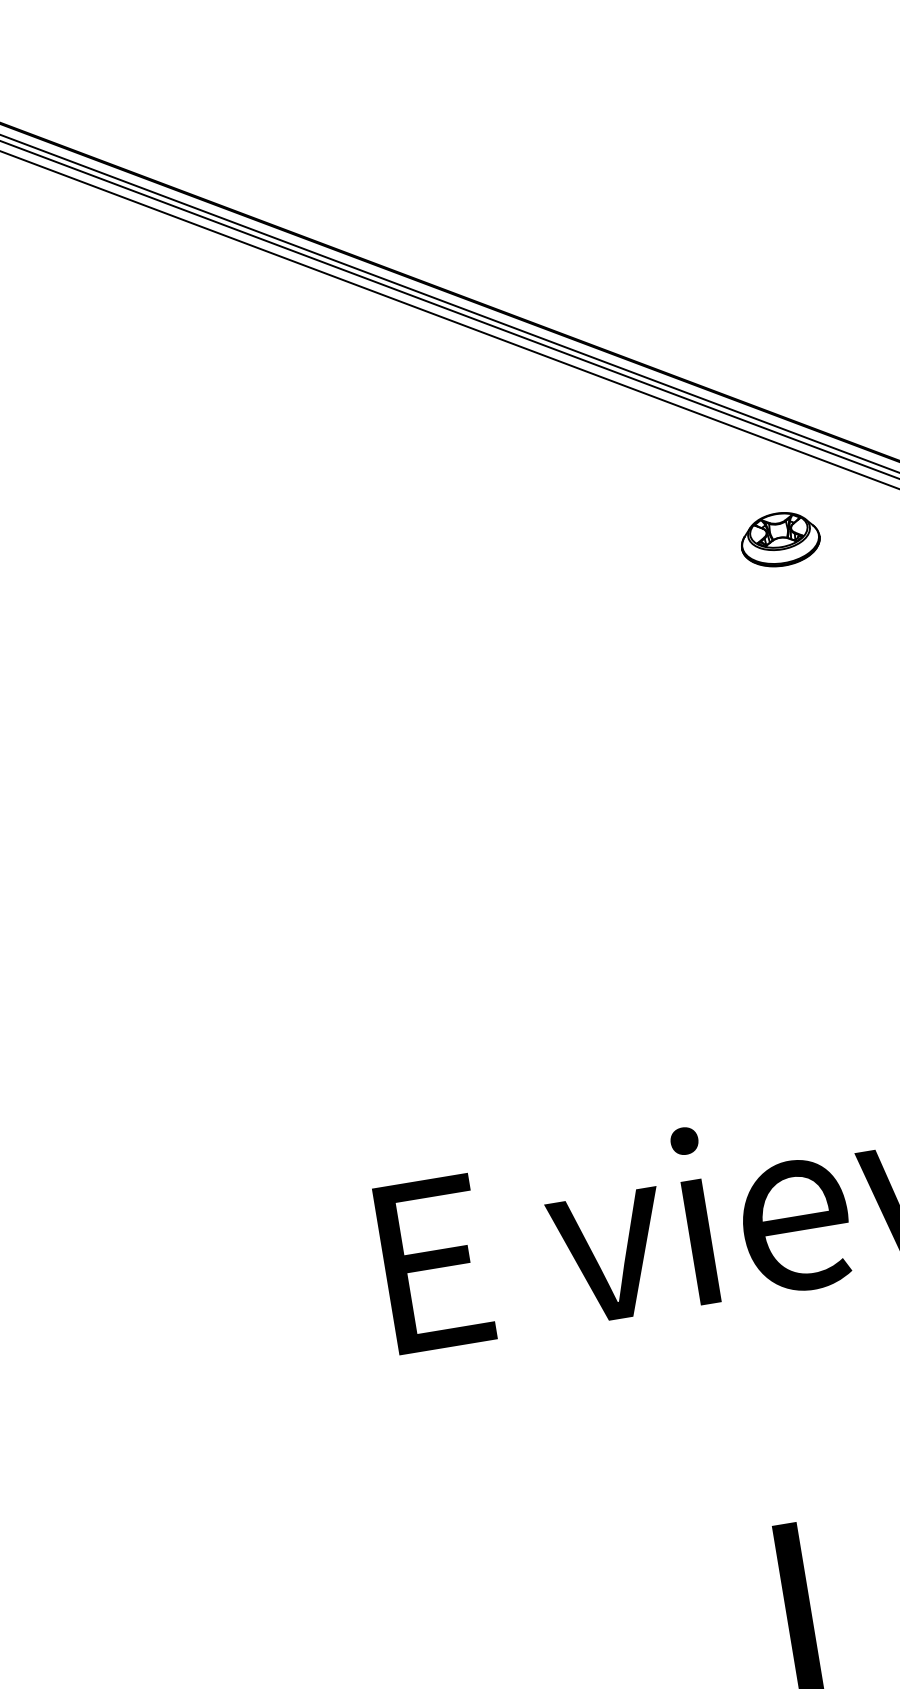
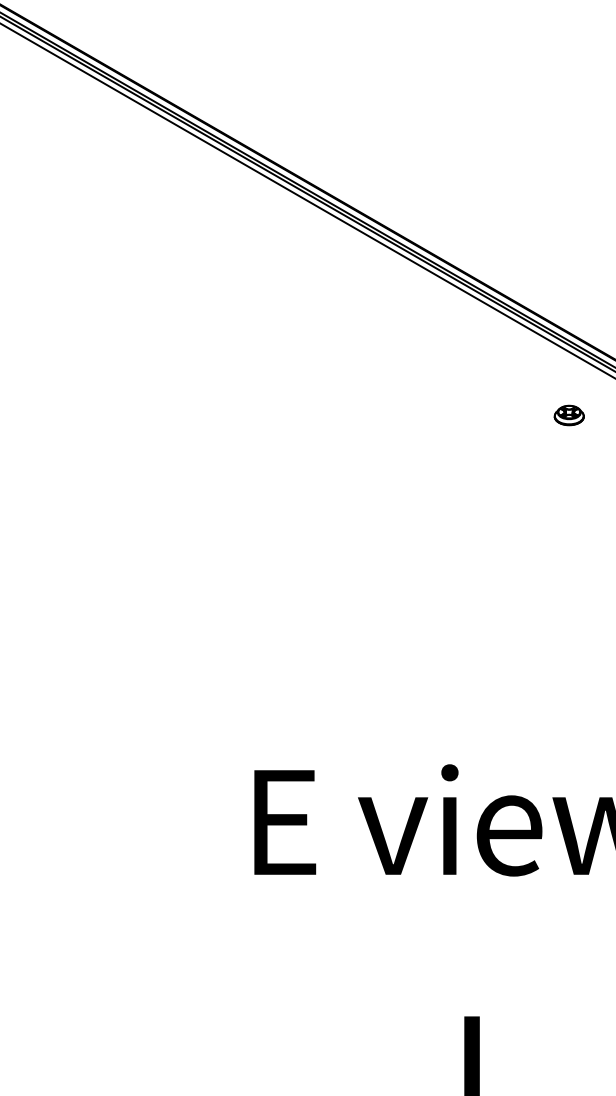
part: (780, 539) -> (569, 415), size x0.6

